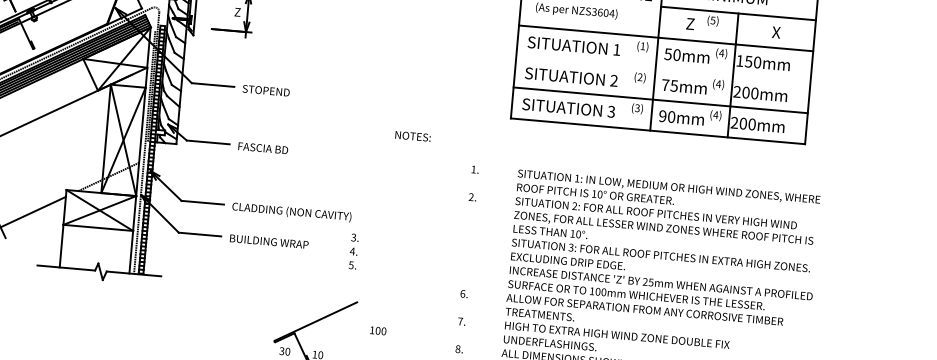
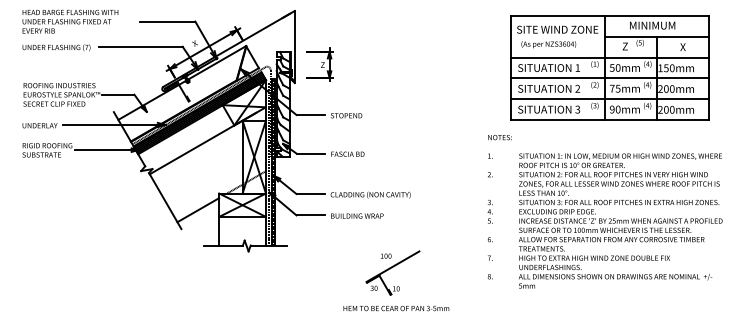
line: (662, 69) -> (609, 78), added
text: (412, 136) -> (499, 137), moved
text: (352, 251) -> (489, 211), moved
text: (378, 329) -> (386, 255), moved

